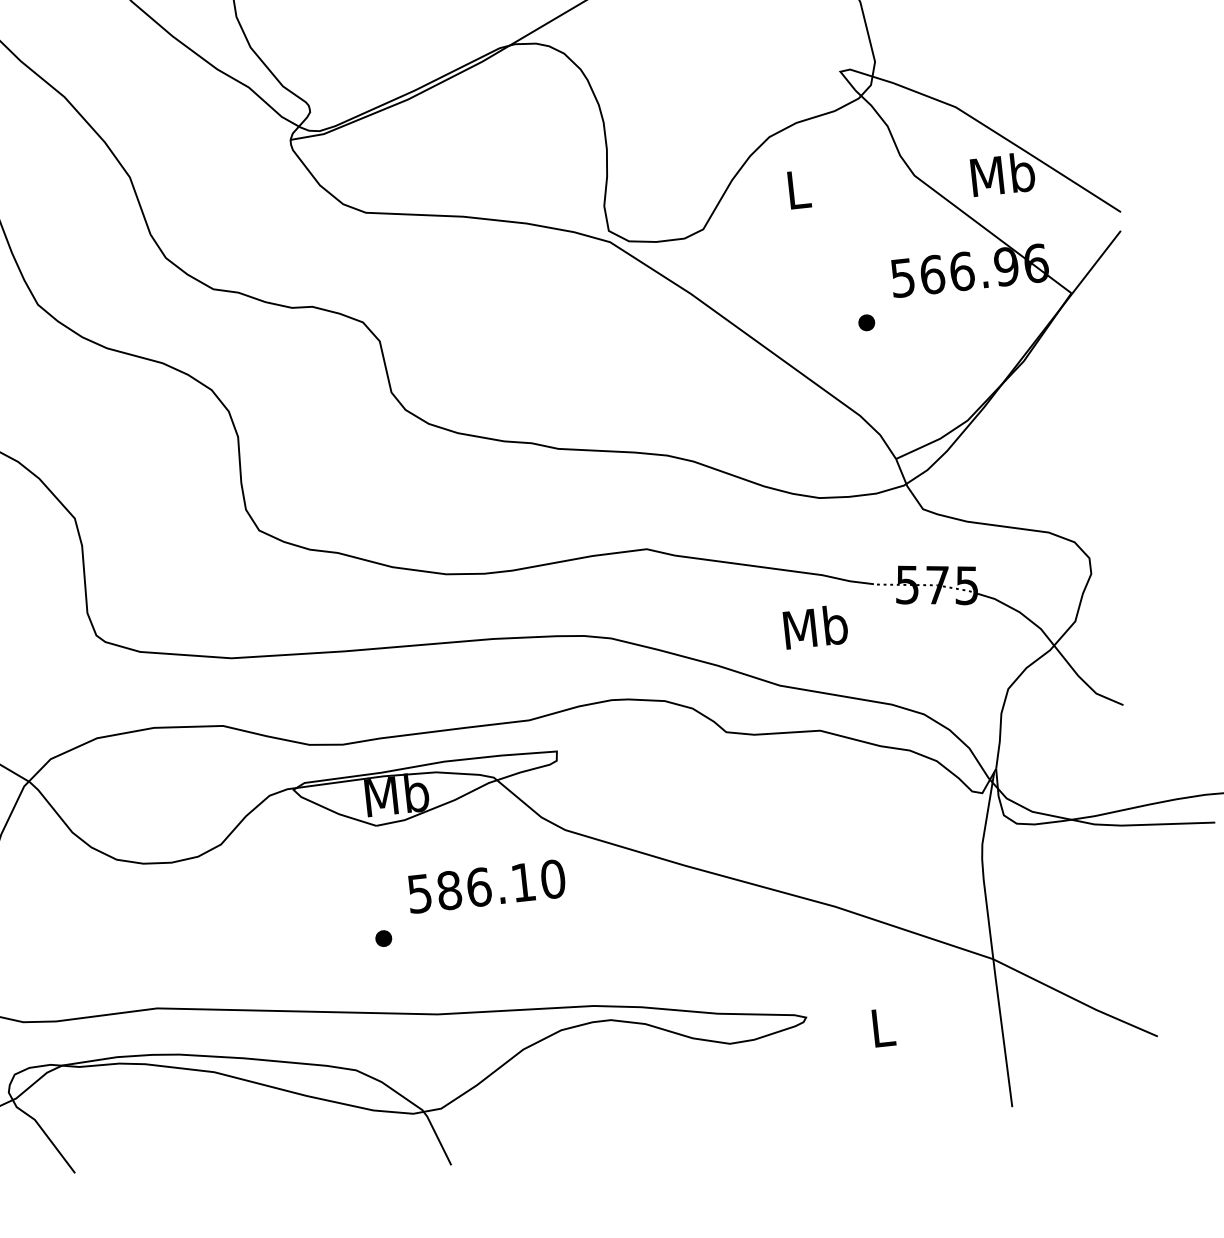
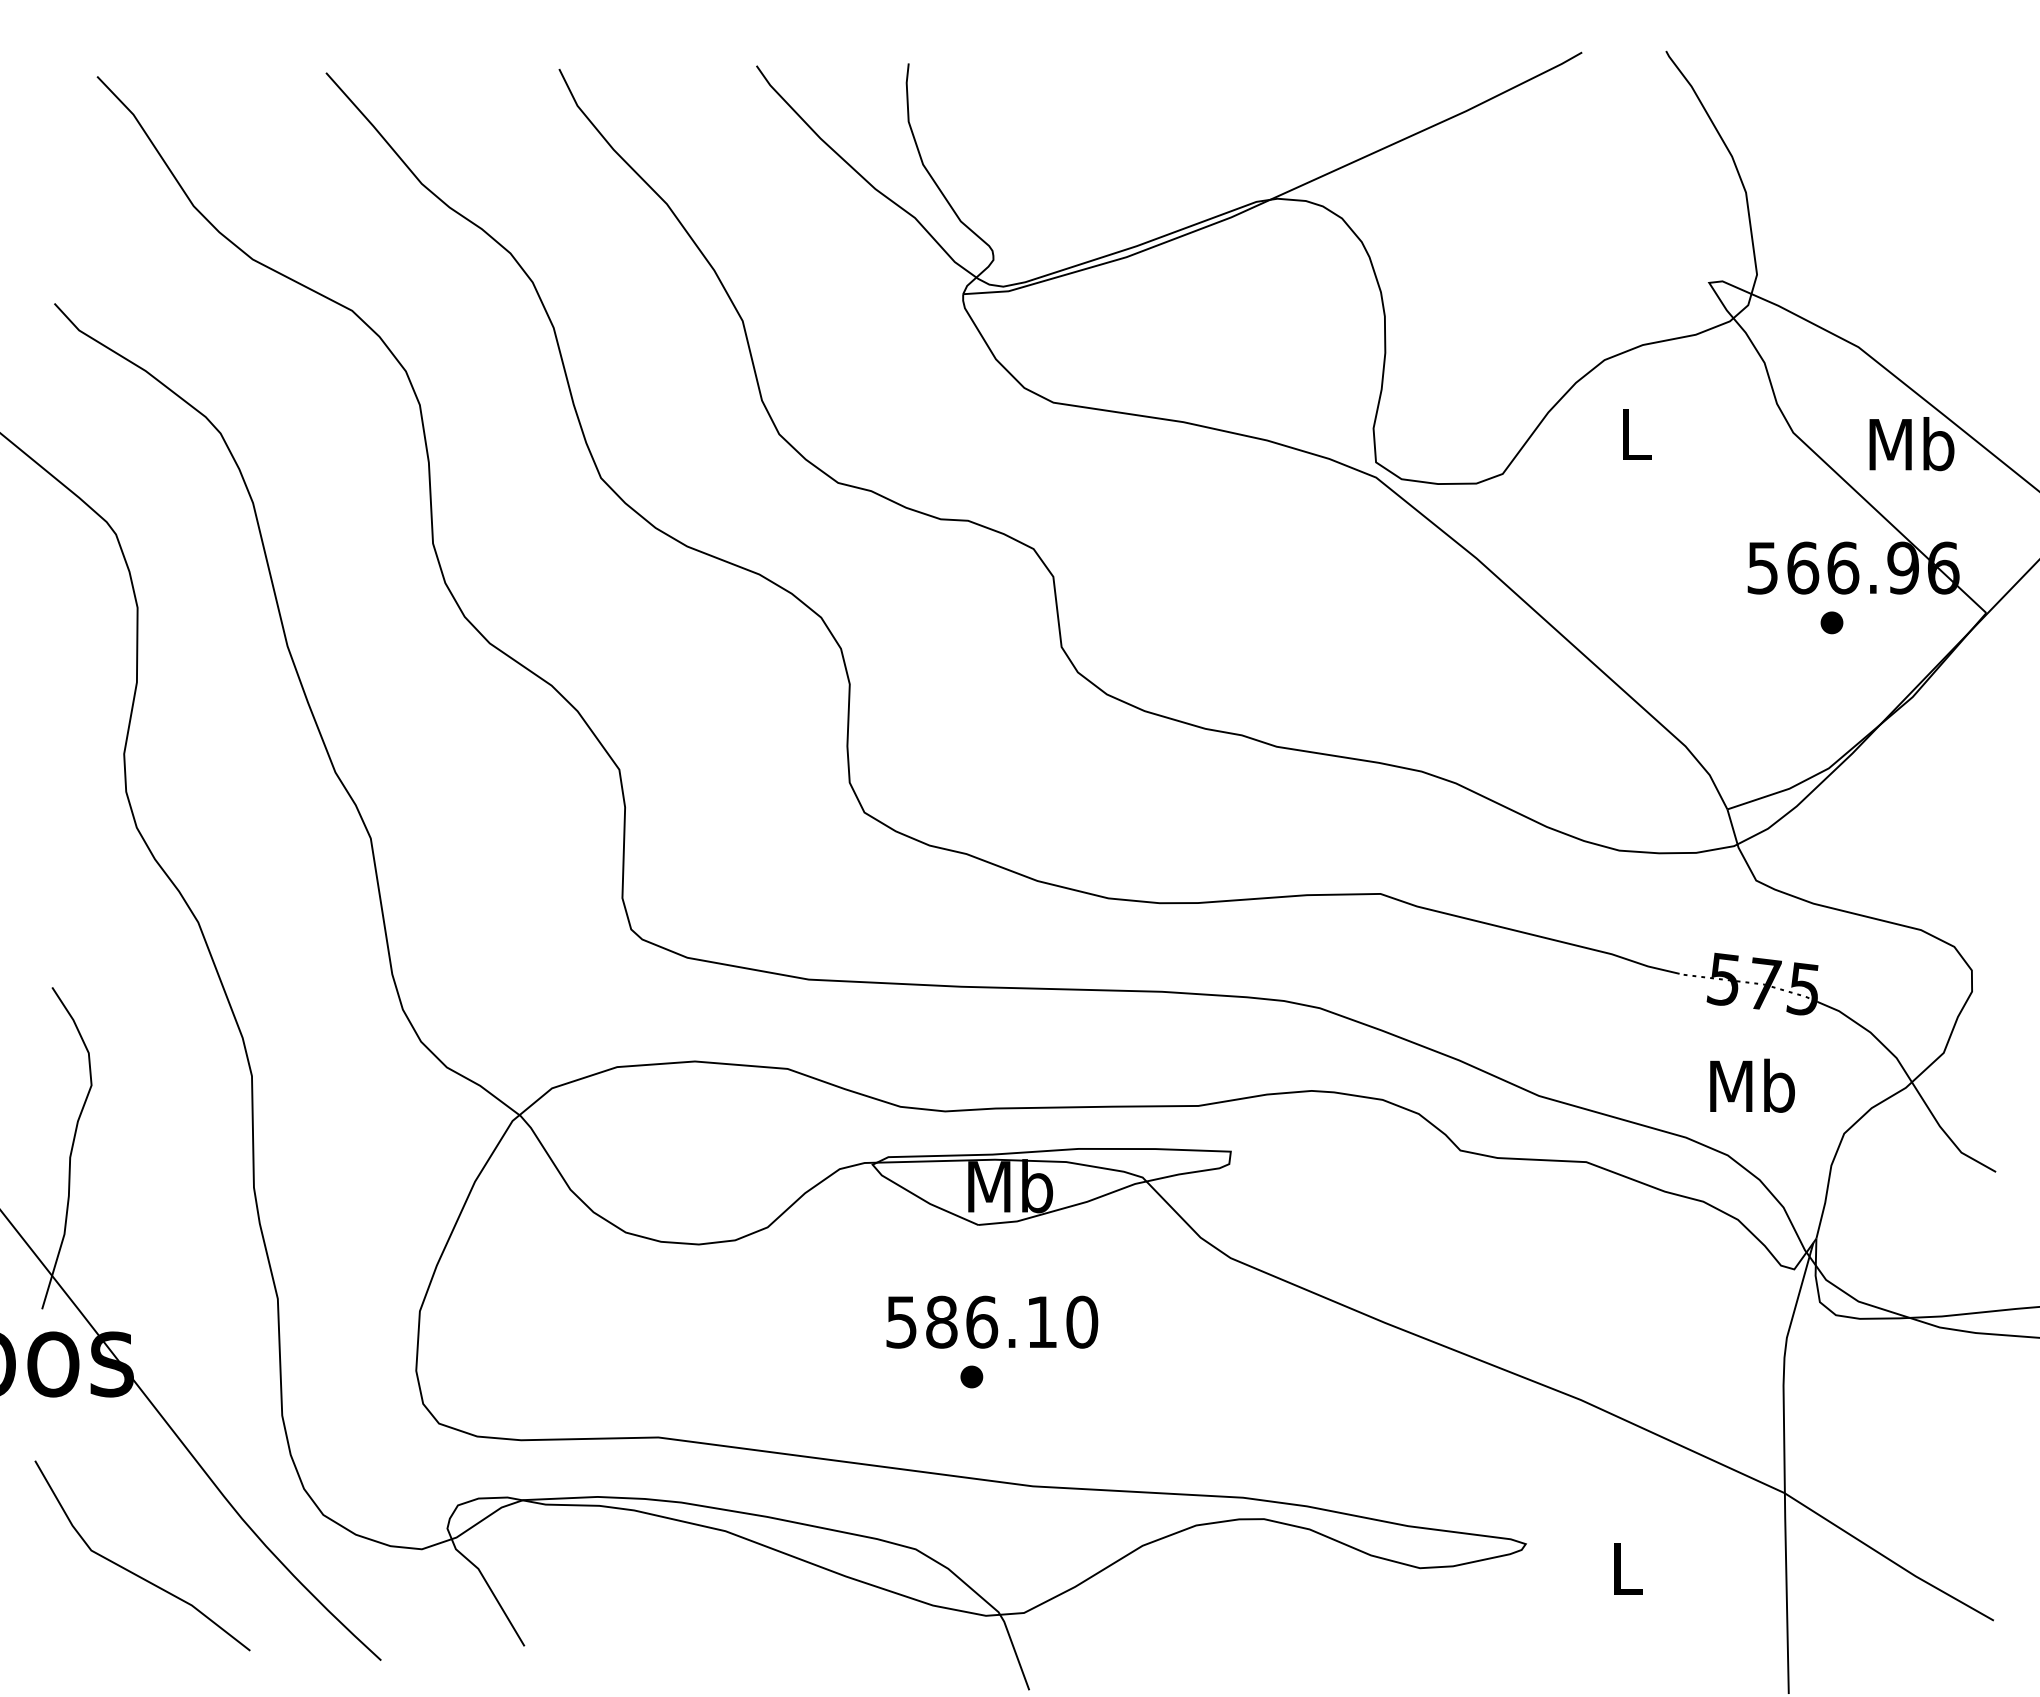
part: (866, 322) -> (1831, 622), moved
text: (815, 626) -> (1752, 1085), moved
text: (486, 885) -> (992, 1321), moved

